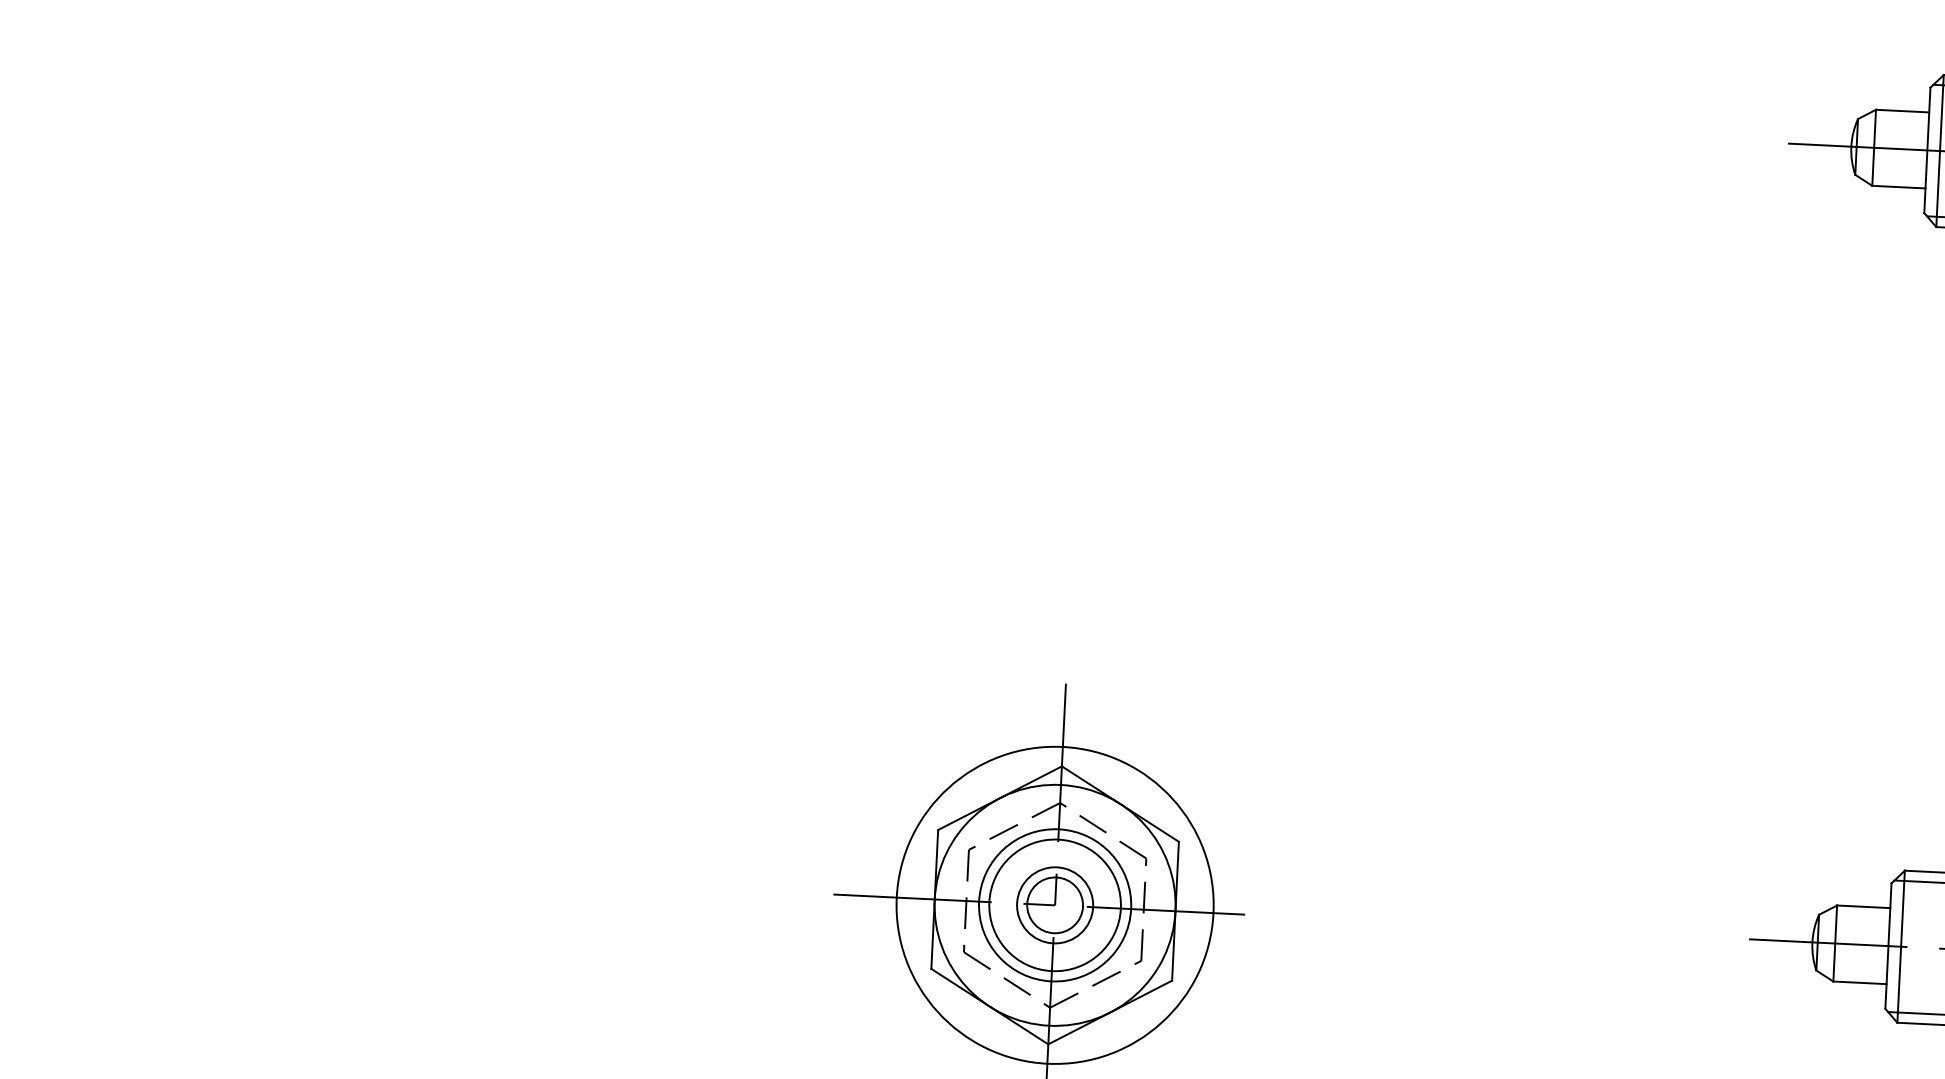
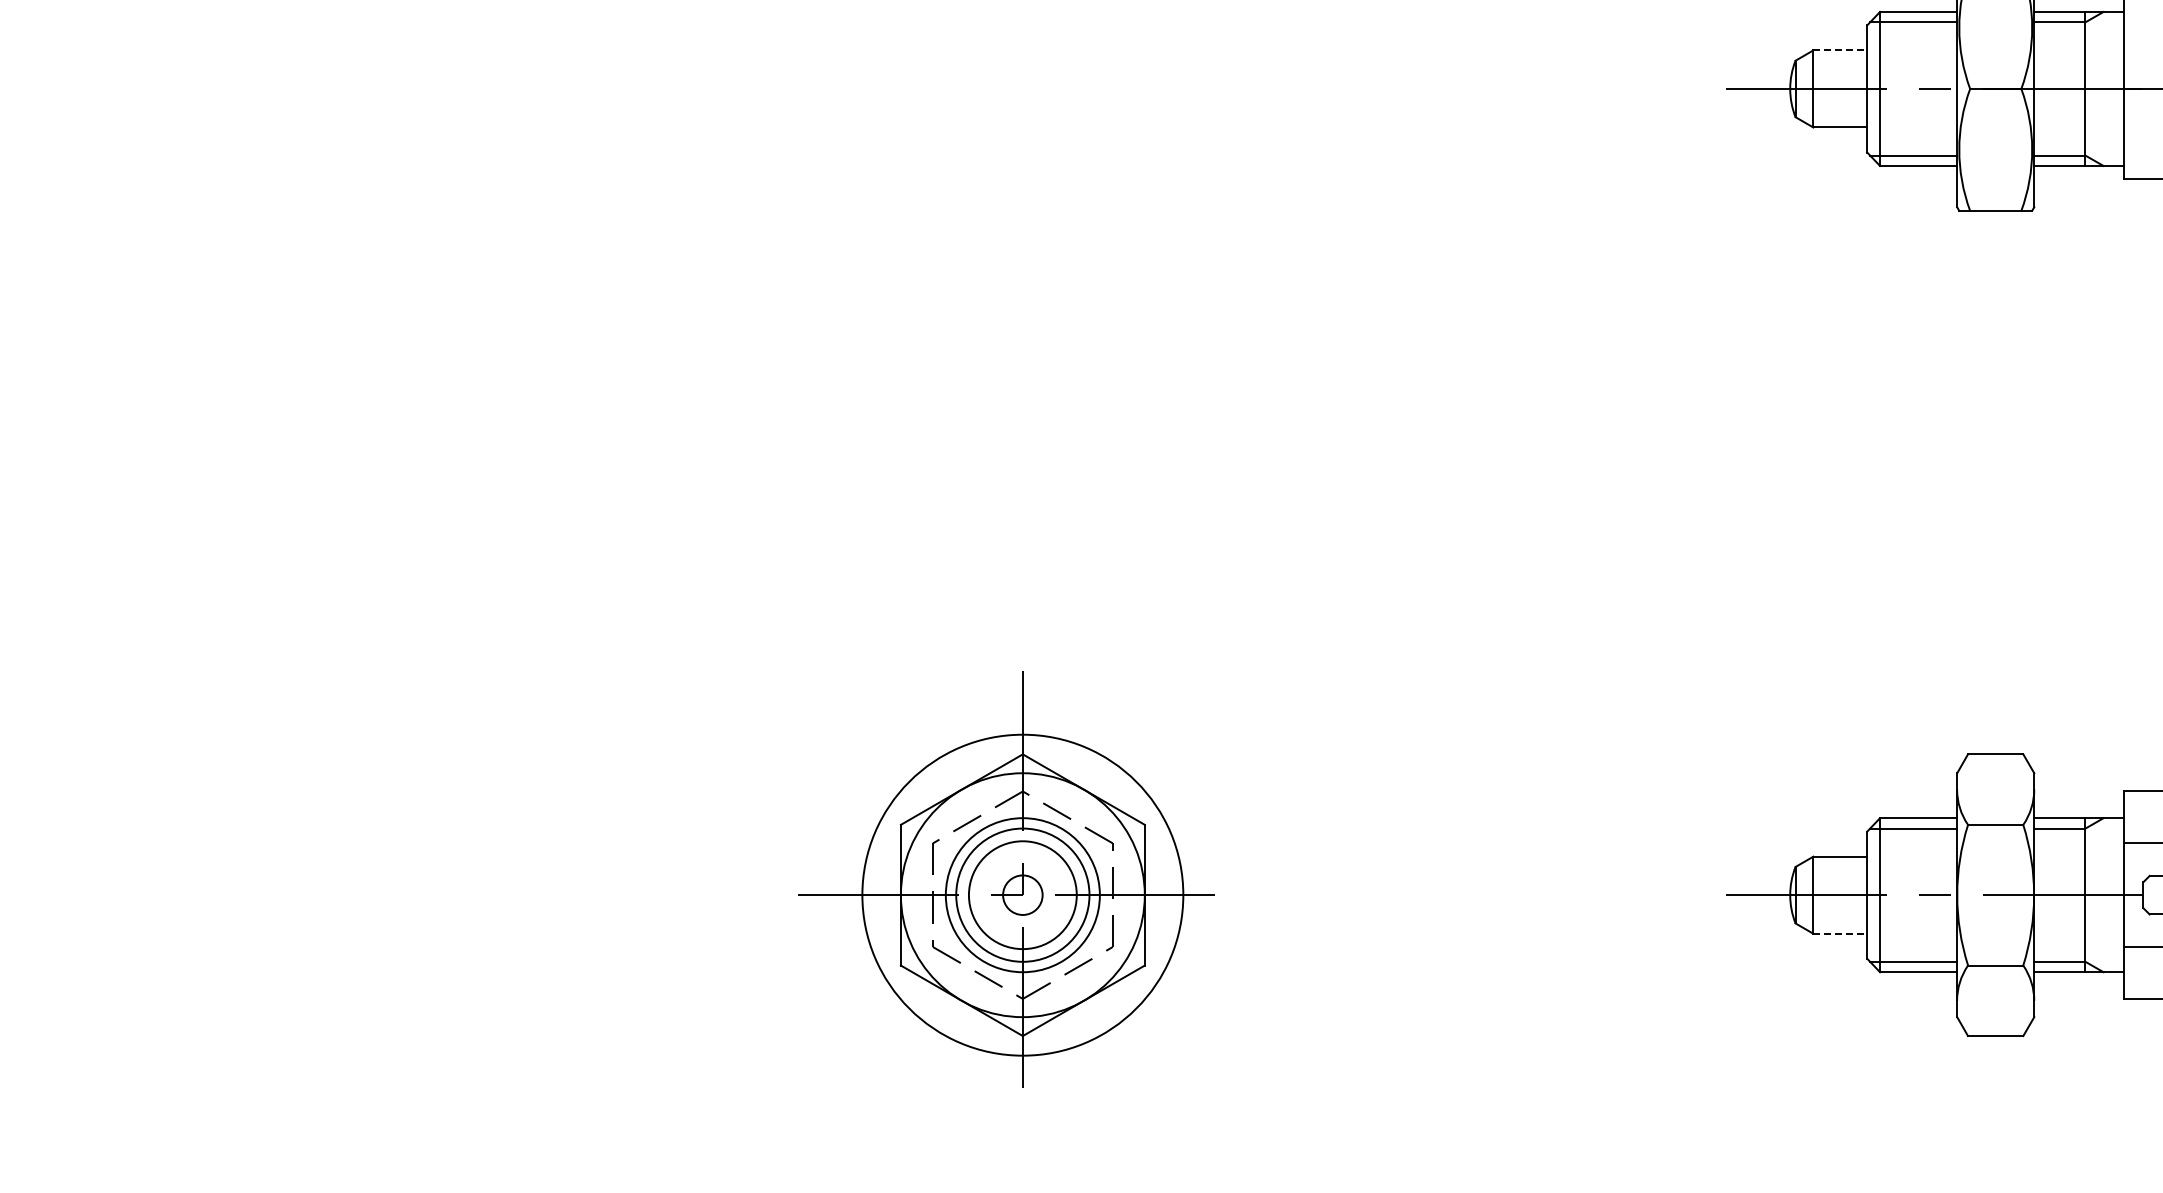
line: (1902, 111) -> (1840, 50), solid -> dashed
circle: (1054, 904) -> (1022, 894), size x0.7
circle: (1054, 904) -> (1022, 894), size x1.4
line: (1860, 982) -> (1840, 933), solid -> dashed

